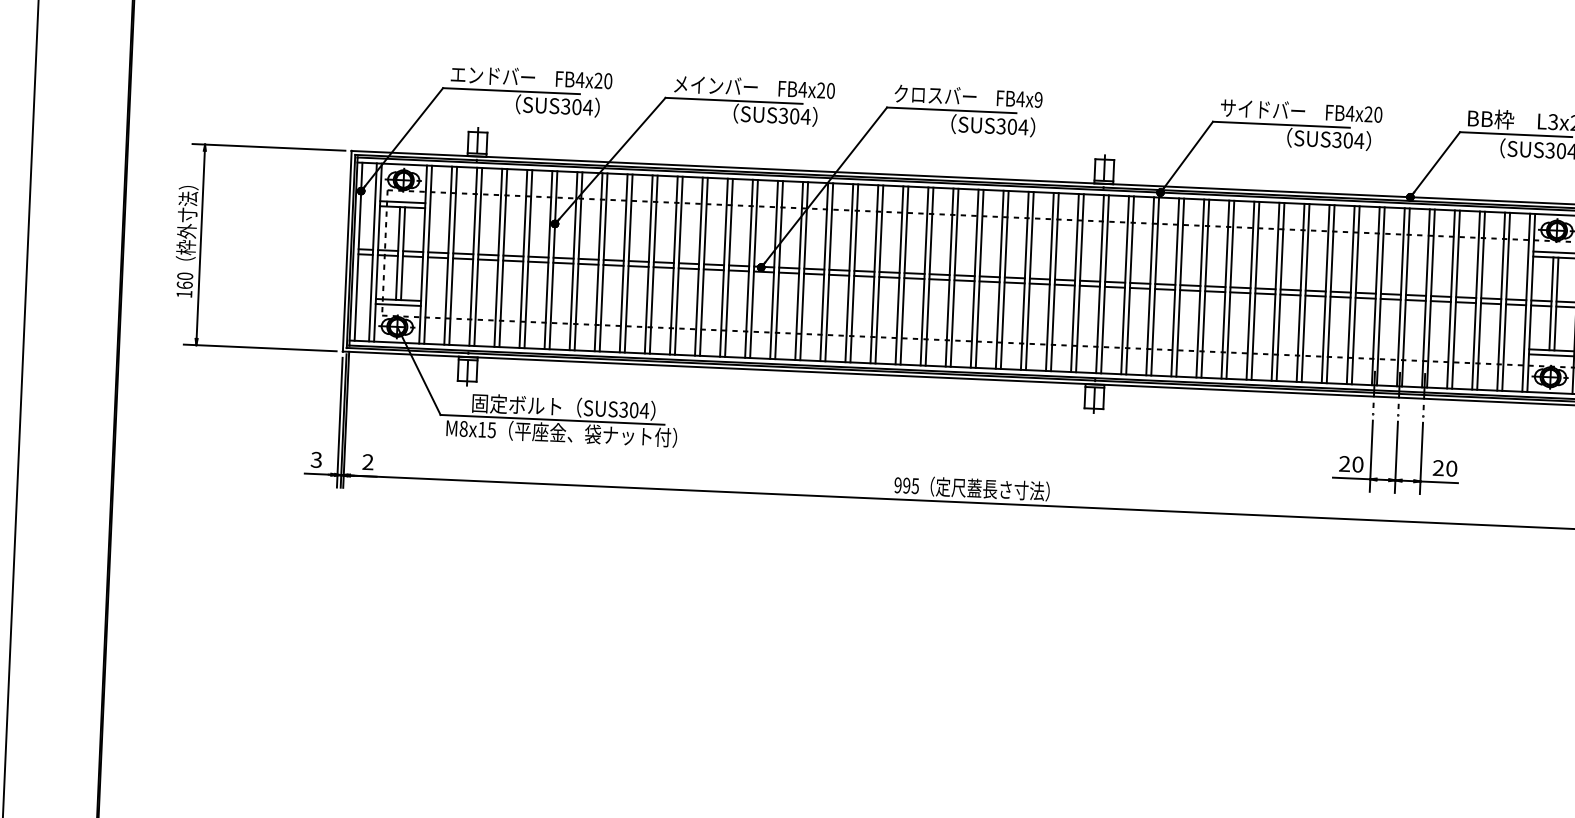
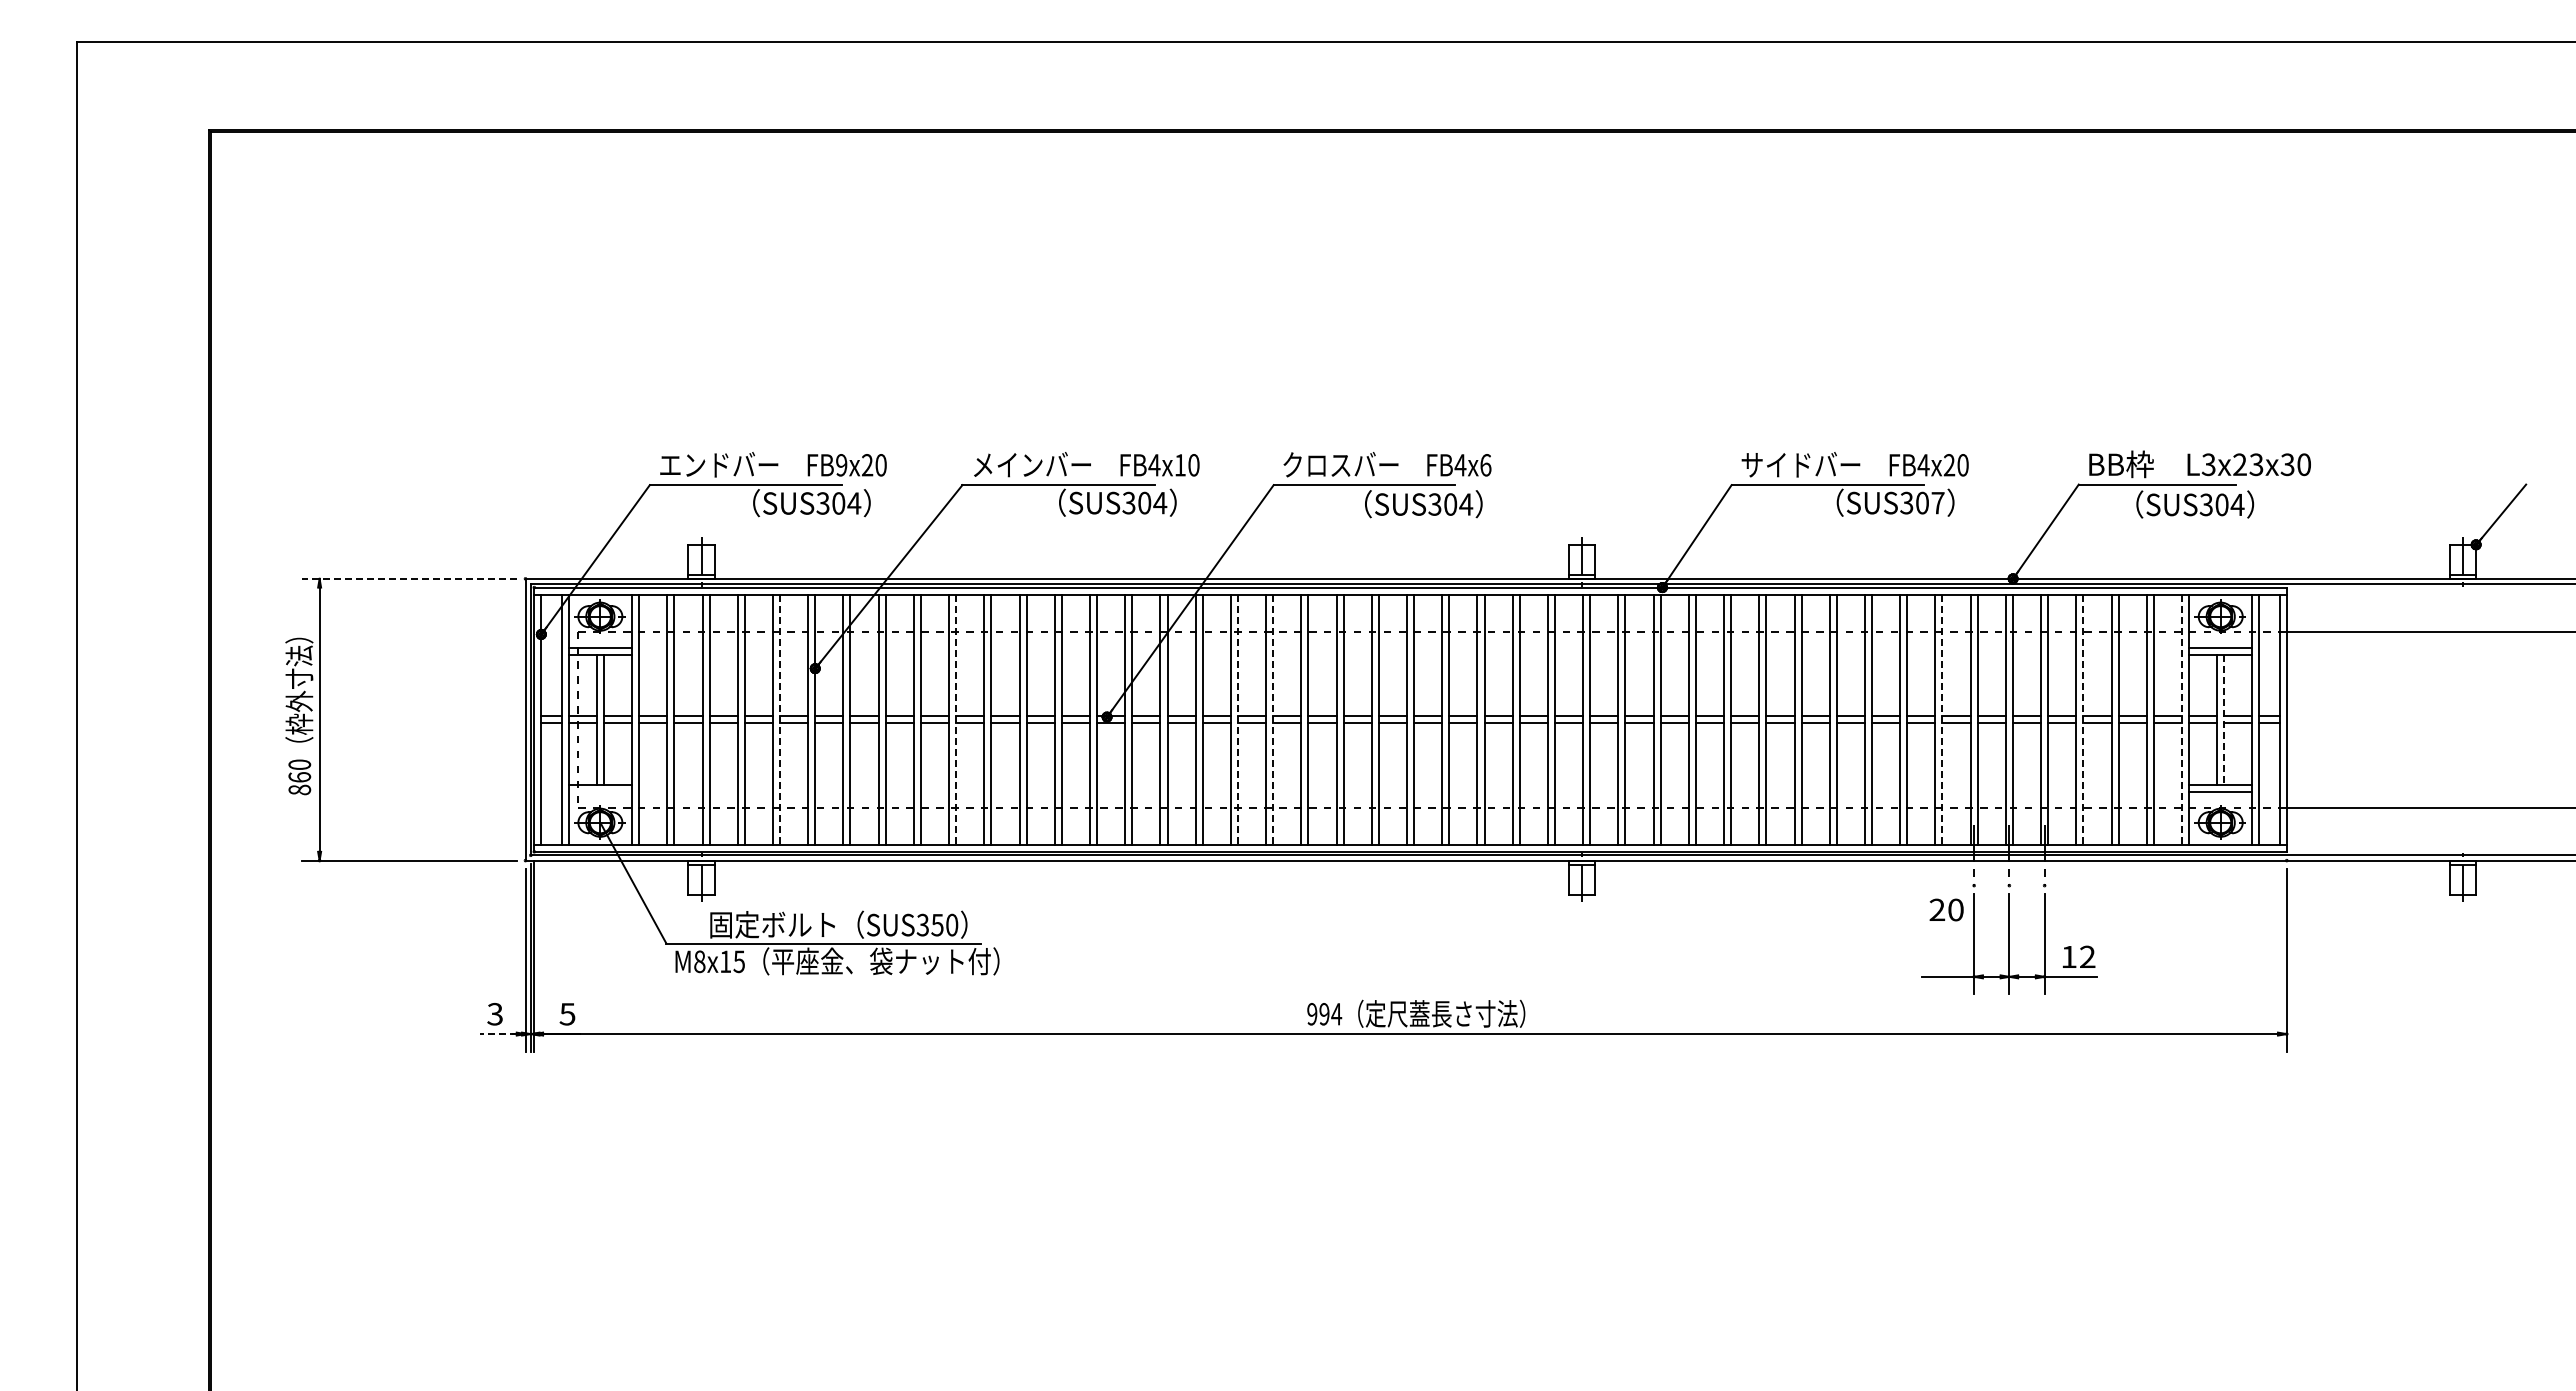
text: (580, 80) -> (841, 465), FB4x20 -> FB9x20
text: (820, 90) -> (1179, 465), FB4x20 -> FB4x10
text: (1038, 100) -> (1485, 465), FB4x9 -> FB4x6
text: (1359, 141) -> (1938, 503), SUS304 -> SUS307
line: (268, 147) -> (408, 578), solid -> dashed
line: (528, 259) -> (780, 720), solid -> dashed
line: (653, 265) -> (956, 720), solid -> dashed
line: (853, 273) -> (1237, 720), solid -> dashed
line: (879, 275) -> (1273, 720), solid -> dashed
text: (184, 293) -> (299, 789), 160 -> 860
line: (1355, 295) -> (1942, 720), solid -> dashed
line: (1456, 300) -> (2083, 720), solid -> dashed
line: (1525, 303) -> (2181, 720), solid -> dashed
line: (398, 304) -> (600, 791), removed
line: (1556, 304) -> (2224, 720), solid -> dashed
text: (639, 410) -> (944, 924), SUS304 -> SUS350
text: (367, 462) -> (567, 1014), 2 -> 5
text: (1351, 463) -> (1946, 909), moved
text: (1445, 468) -> (2078, 956), 20 -> 12
line: (318, 474) -> (498, 1034), solid -> dashed
text: (915, 486) -> (1336, 1014), 995 -> 994

